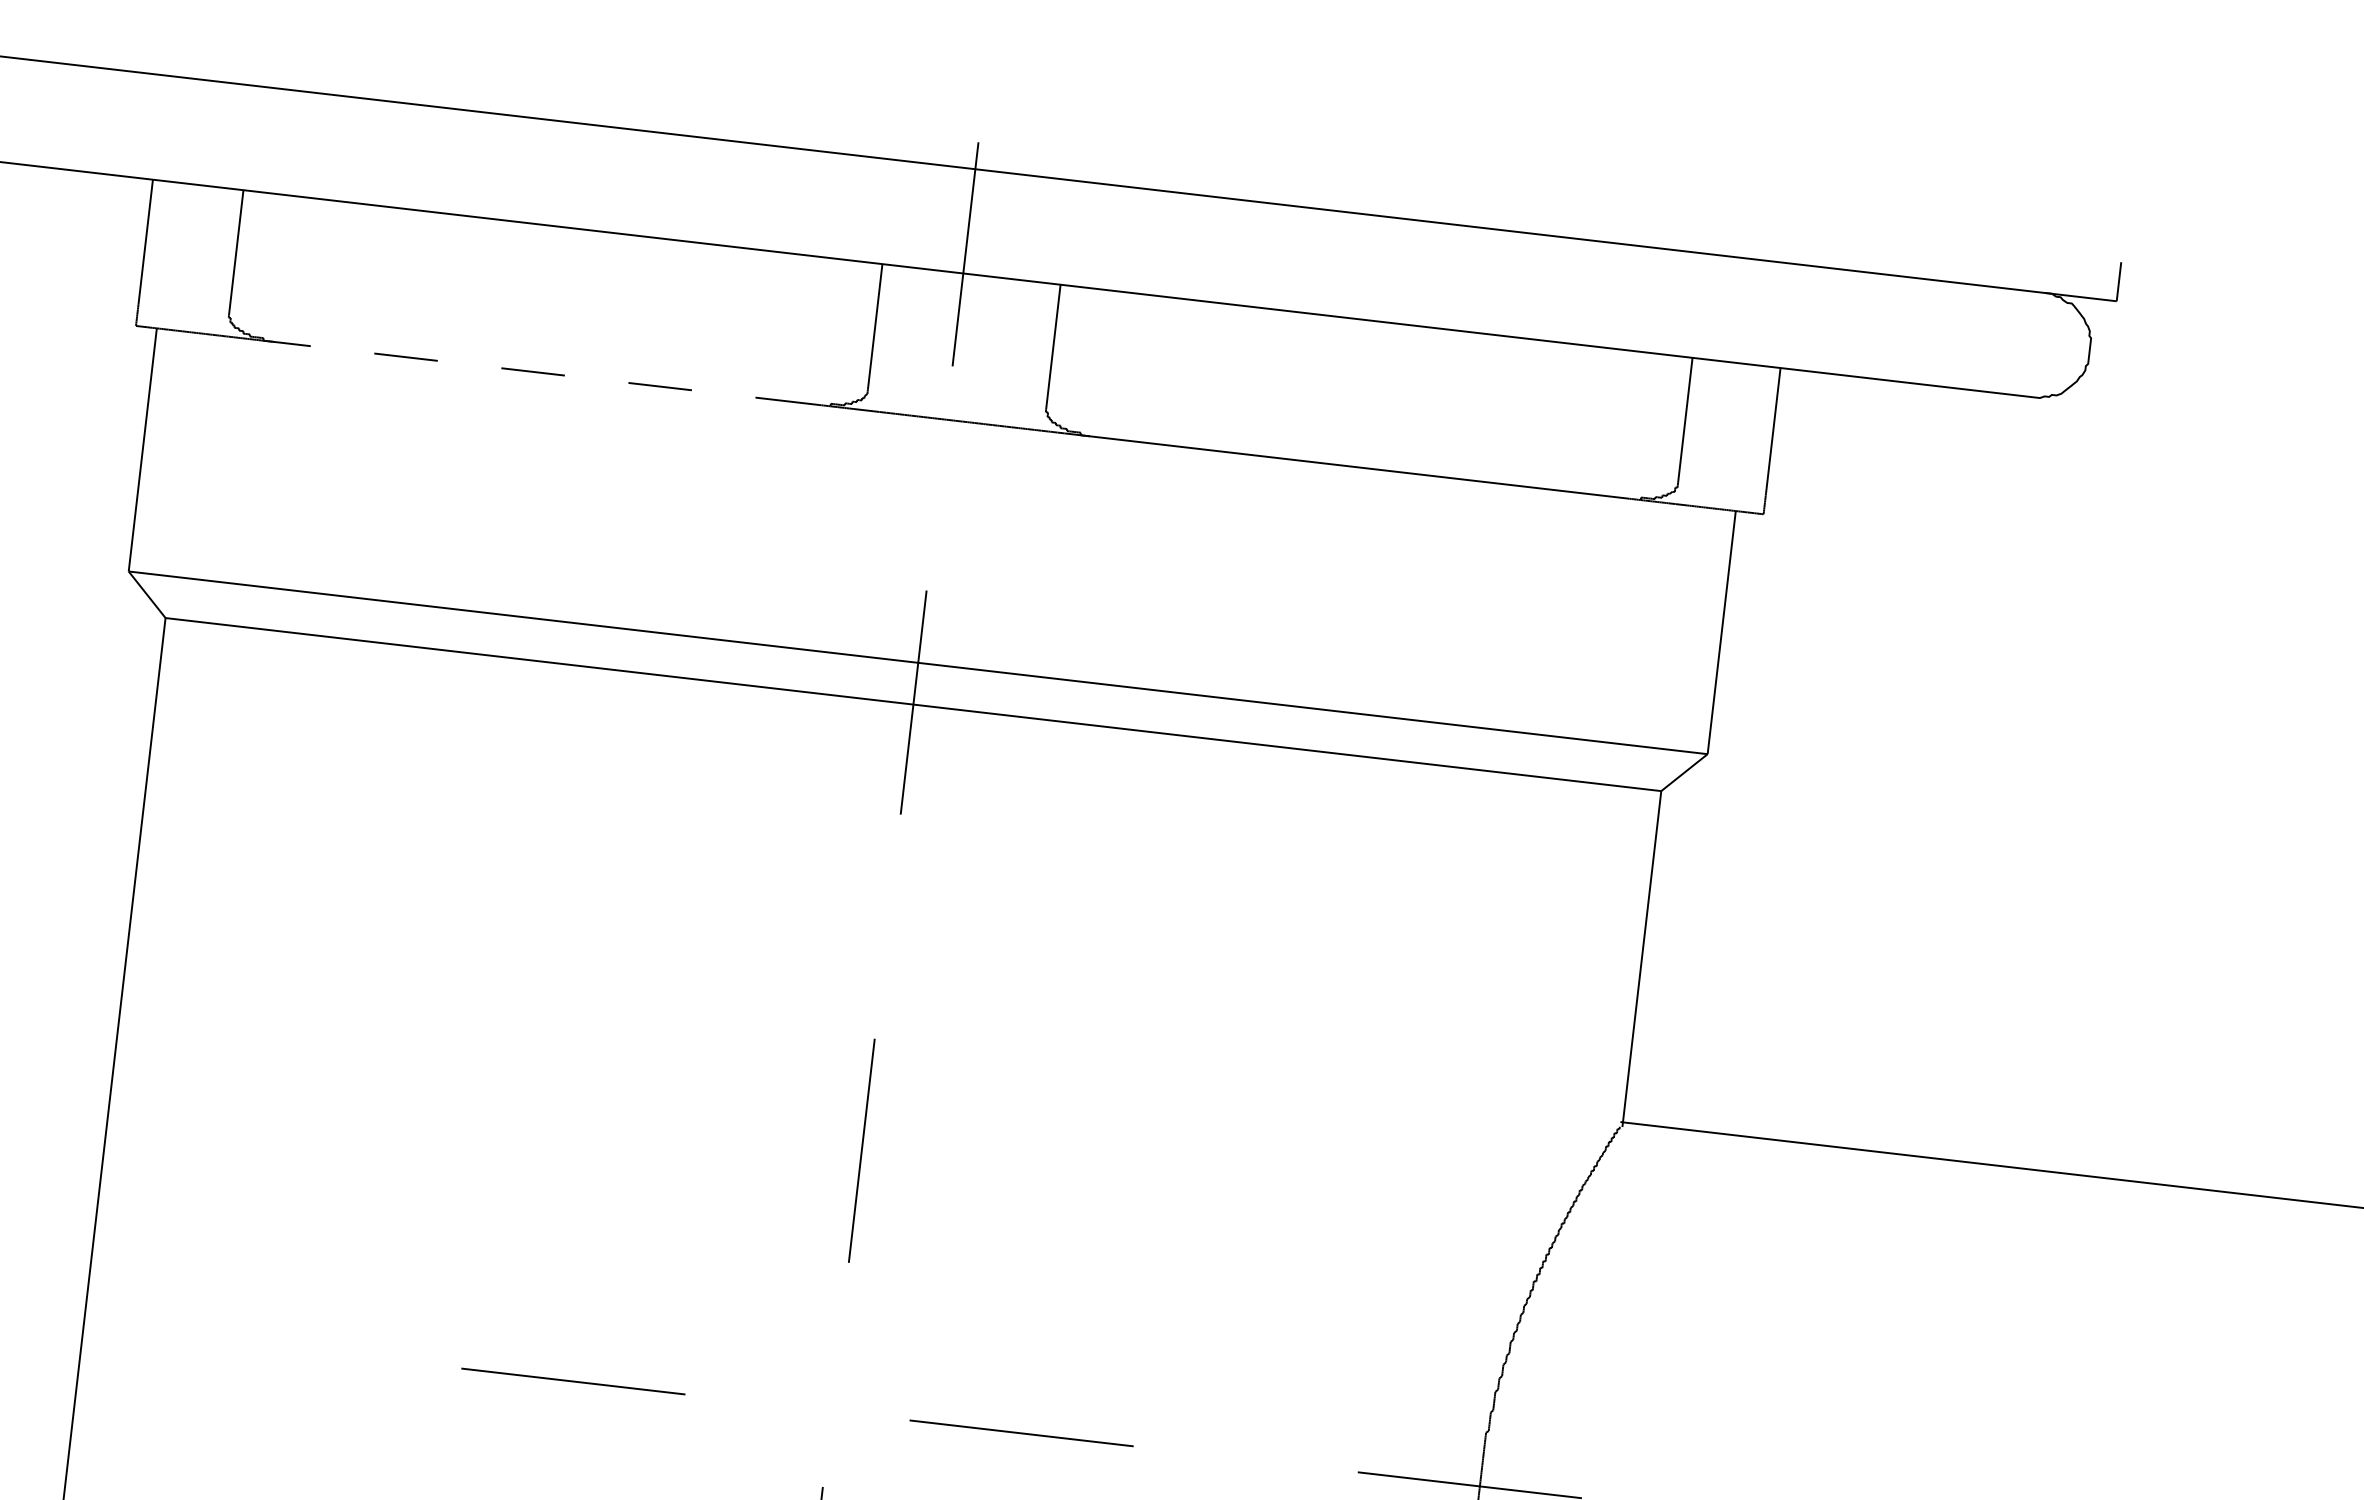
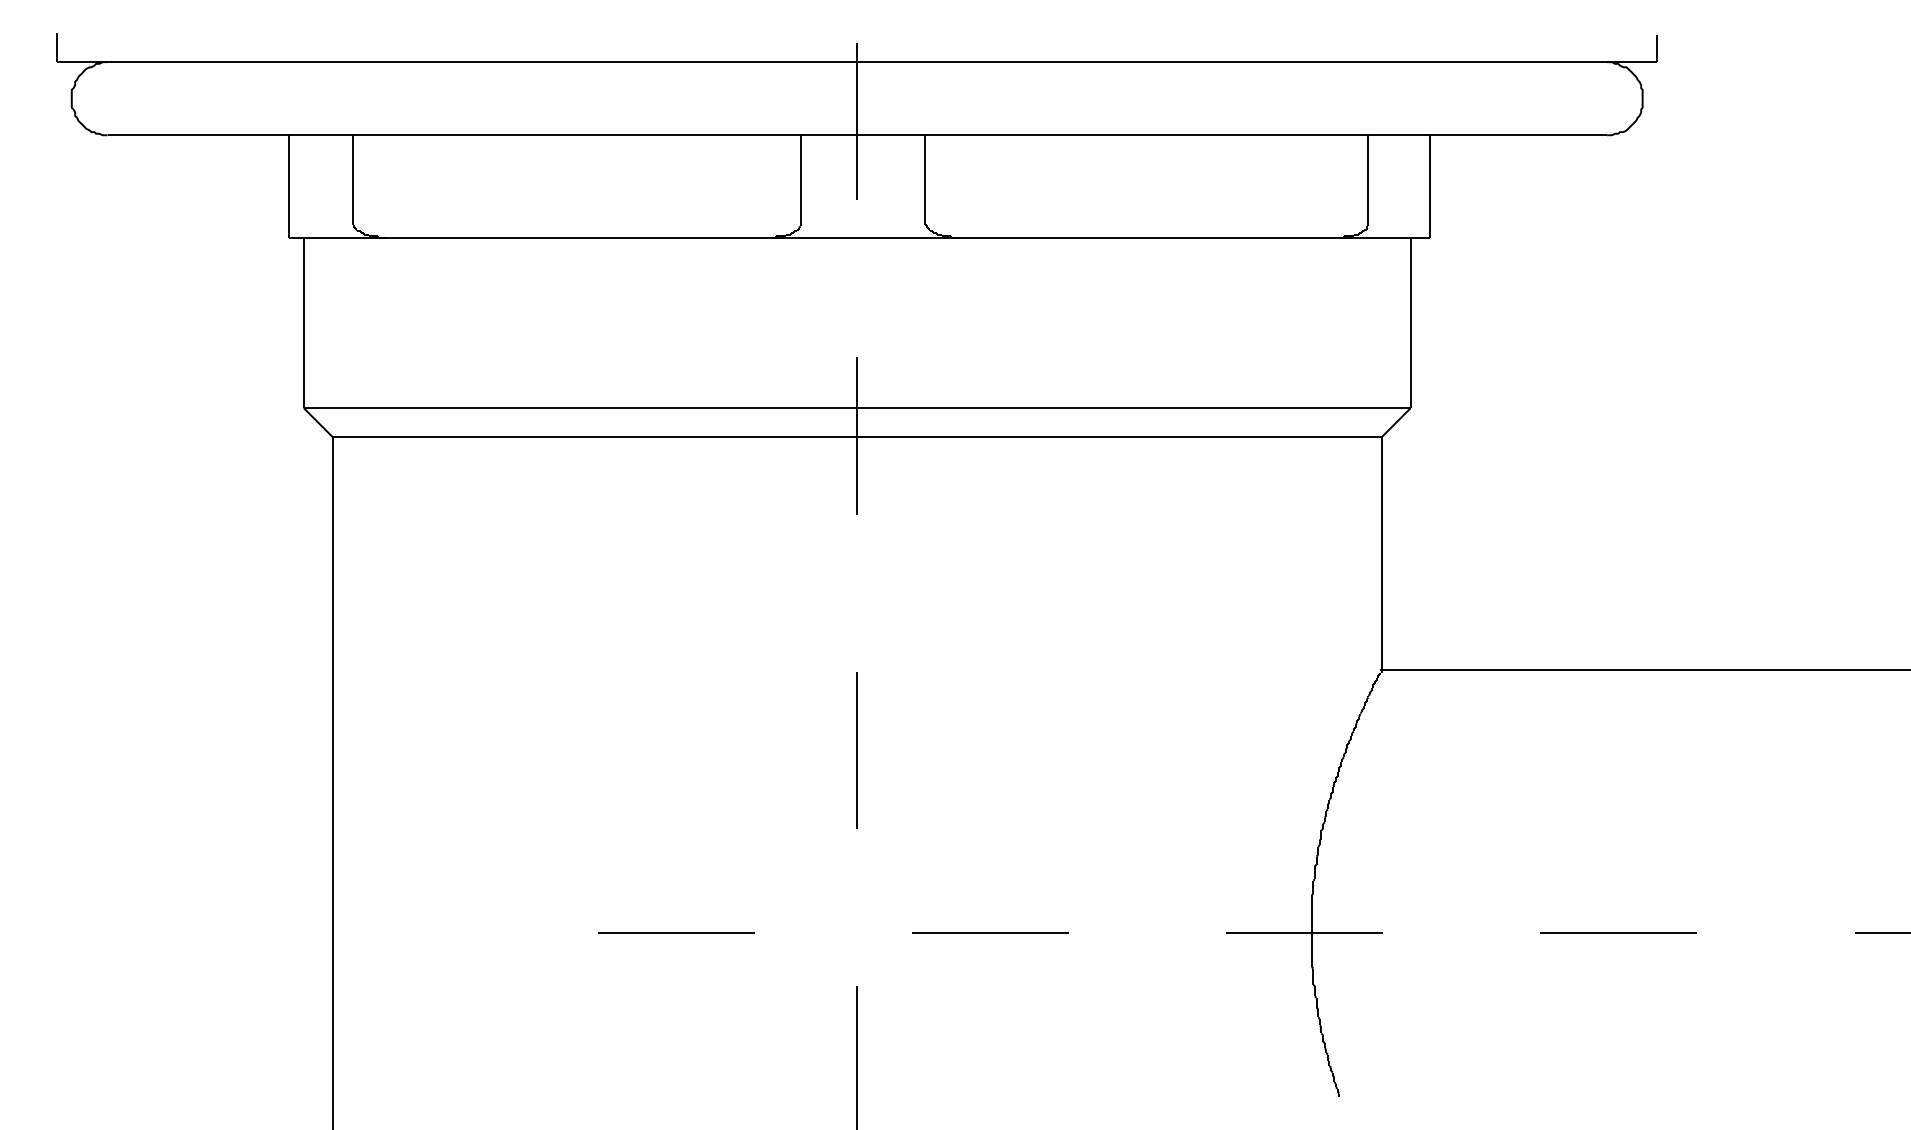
line: (547, 373) -> (577, 237), dashed -> solid

